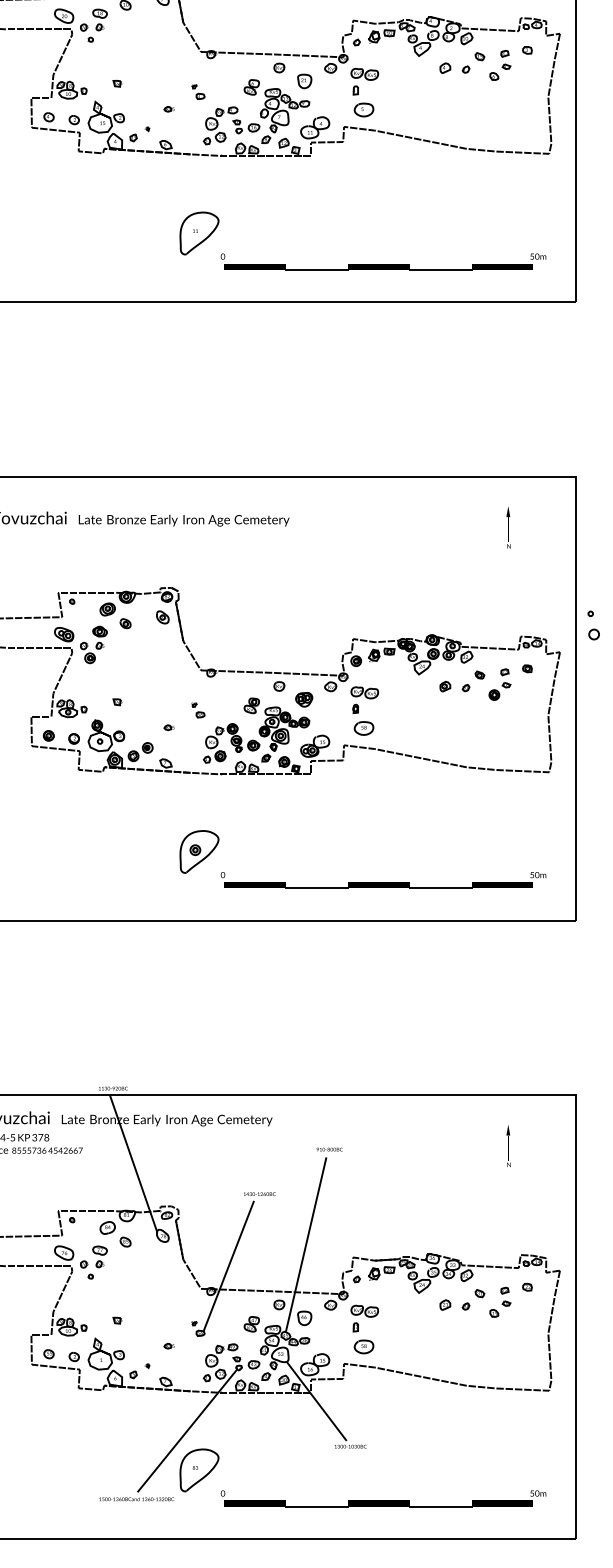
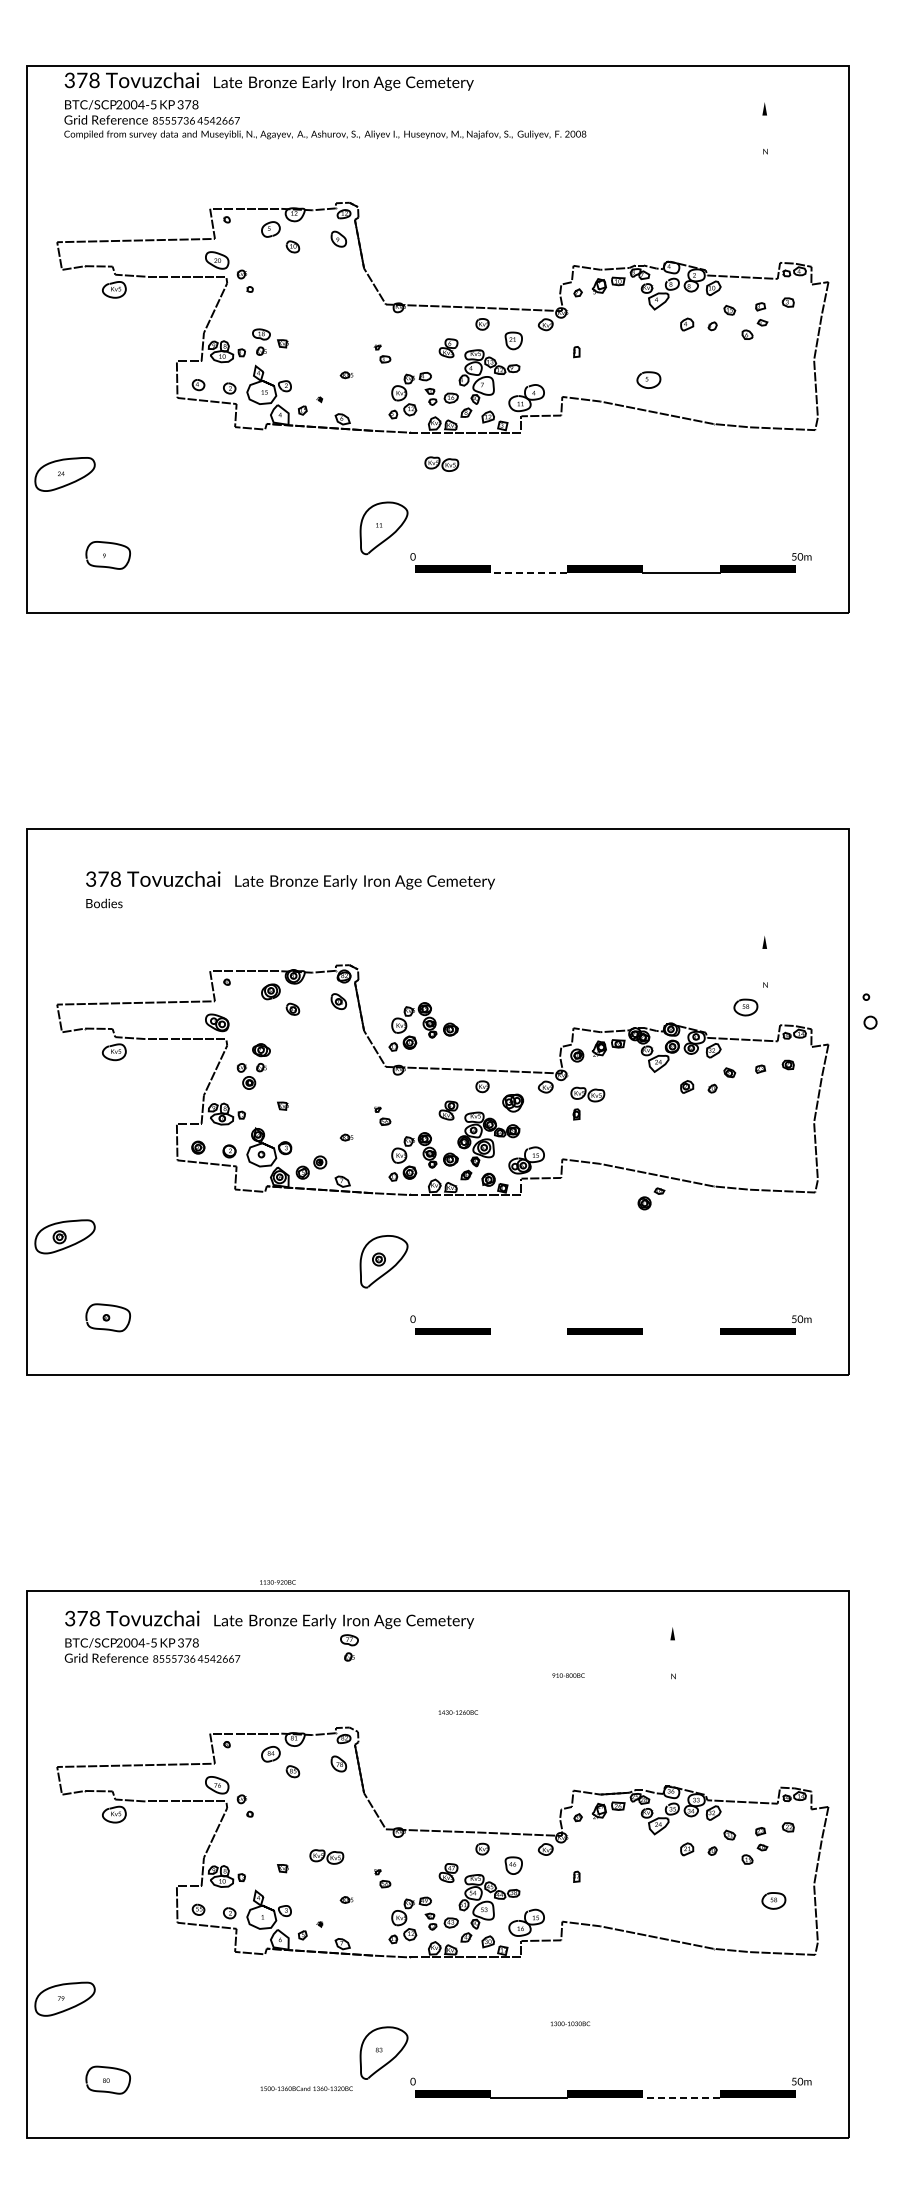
part: (100, 19) -> (261, 341), moved
part: (364, 73) -> (441, 463), moved
part: (363, 109) -> (648, 379), moved
line: (316, 269) -> (528, 572), solid -> dashed
text: (508, 527) -> (764, 961), moved
part: (231, 637) -> (423, 1026), added
part: (93, 644) -> (253, 1066), moved
part: (499, 691) -> (651, 1198), moved
part: (363, 728) -> (745, 1007), moved
part: (199, 851) -> (383, 1261), moved
line: (316, 888) -> (528, 1335), removed
line: (440, 888) -> (681, 1335), removed
text: (508, 1146) -> (672, 1653), moved
text: (329, 1149) -> (568, 1675), moved
line: (133, 1164) -> (302, 1675), removed
line: (306, 1245) -> (515, 1775), removed
part: (100, 1256) -> (349, 1647), moved
line: (228, 1266) -> (419, 1801), removed
part: (364, 1310) -> (326, 1856), moved
part: (363, 1346) -> (773, 1900), moved
line: (316, 1400) -> (528, 1967), removed
line: (186, 1430) -> (368, 2004), removed
line: (439, 1506) -> (680, 2097), solid -> dashed

